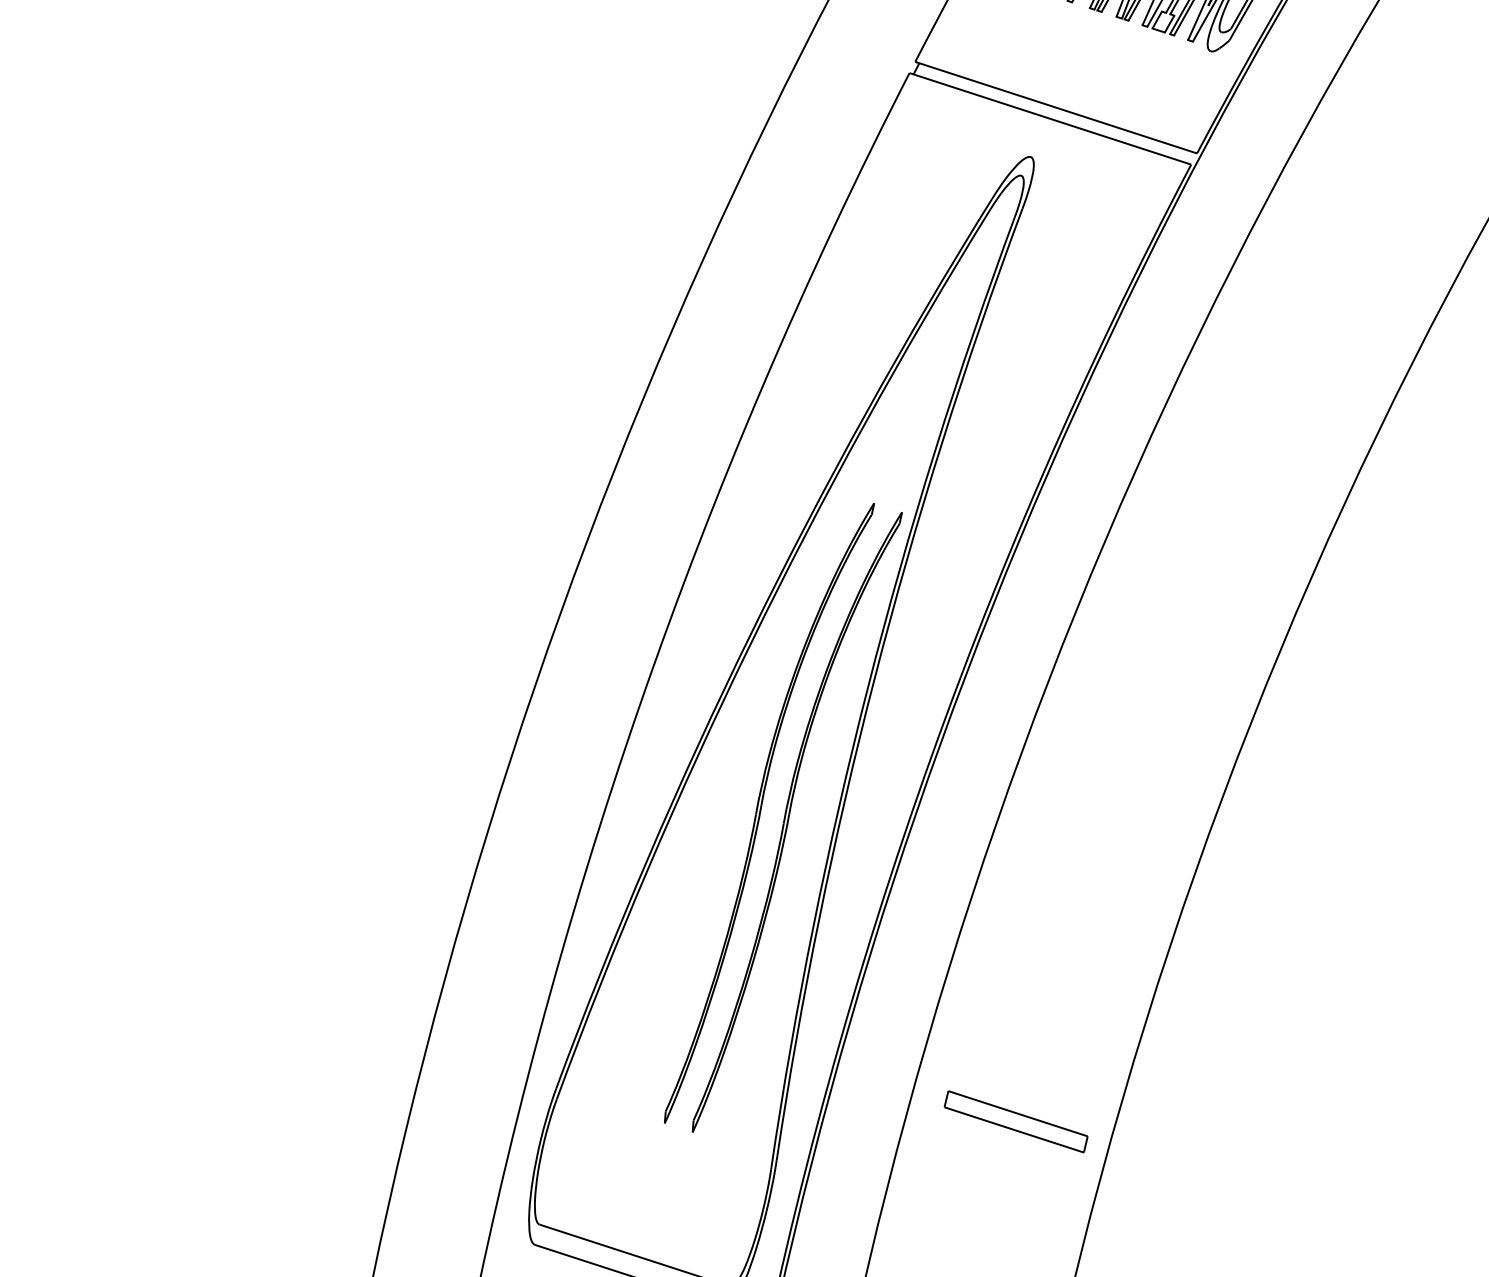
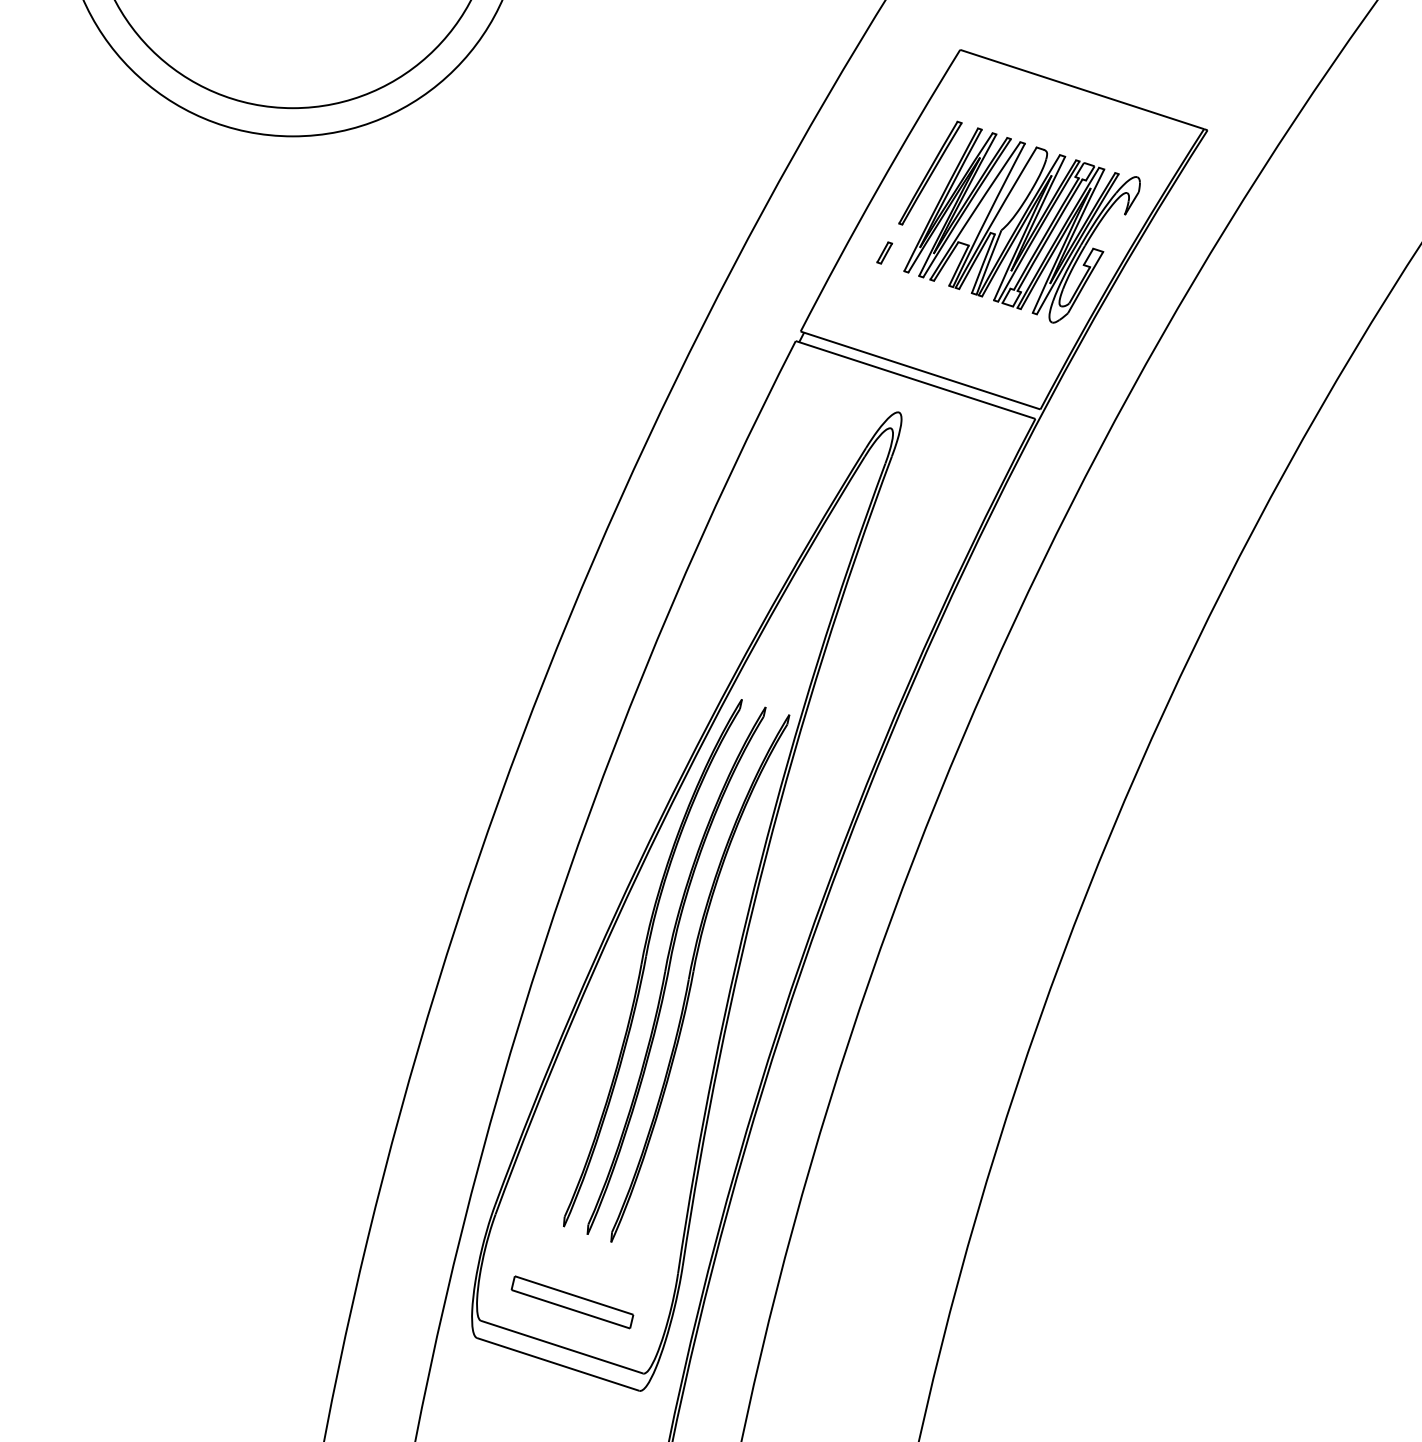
part: (734, 802) -> (646, 961), added
part: (1016, 1121) -> (572, 1302), moved

